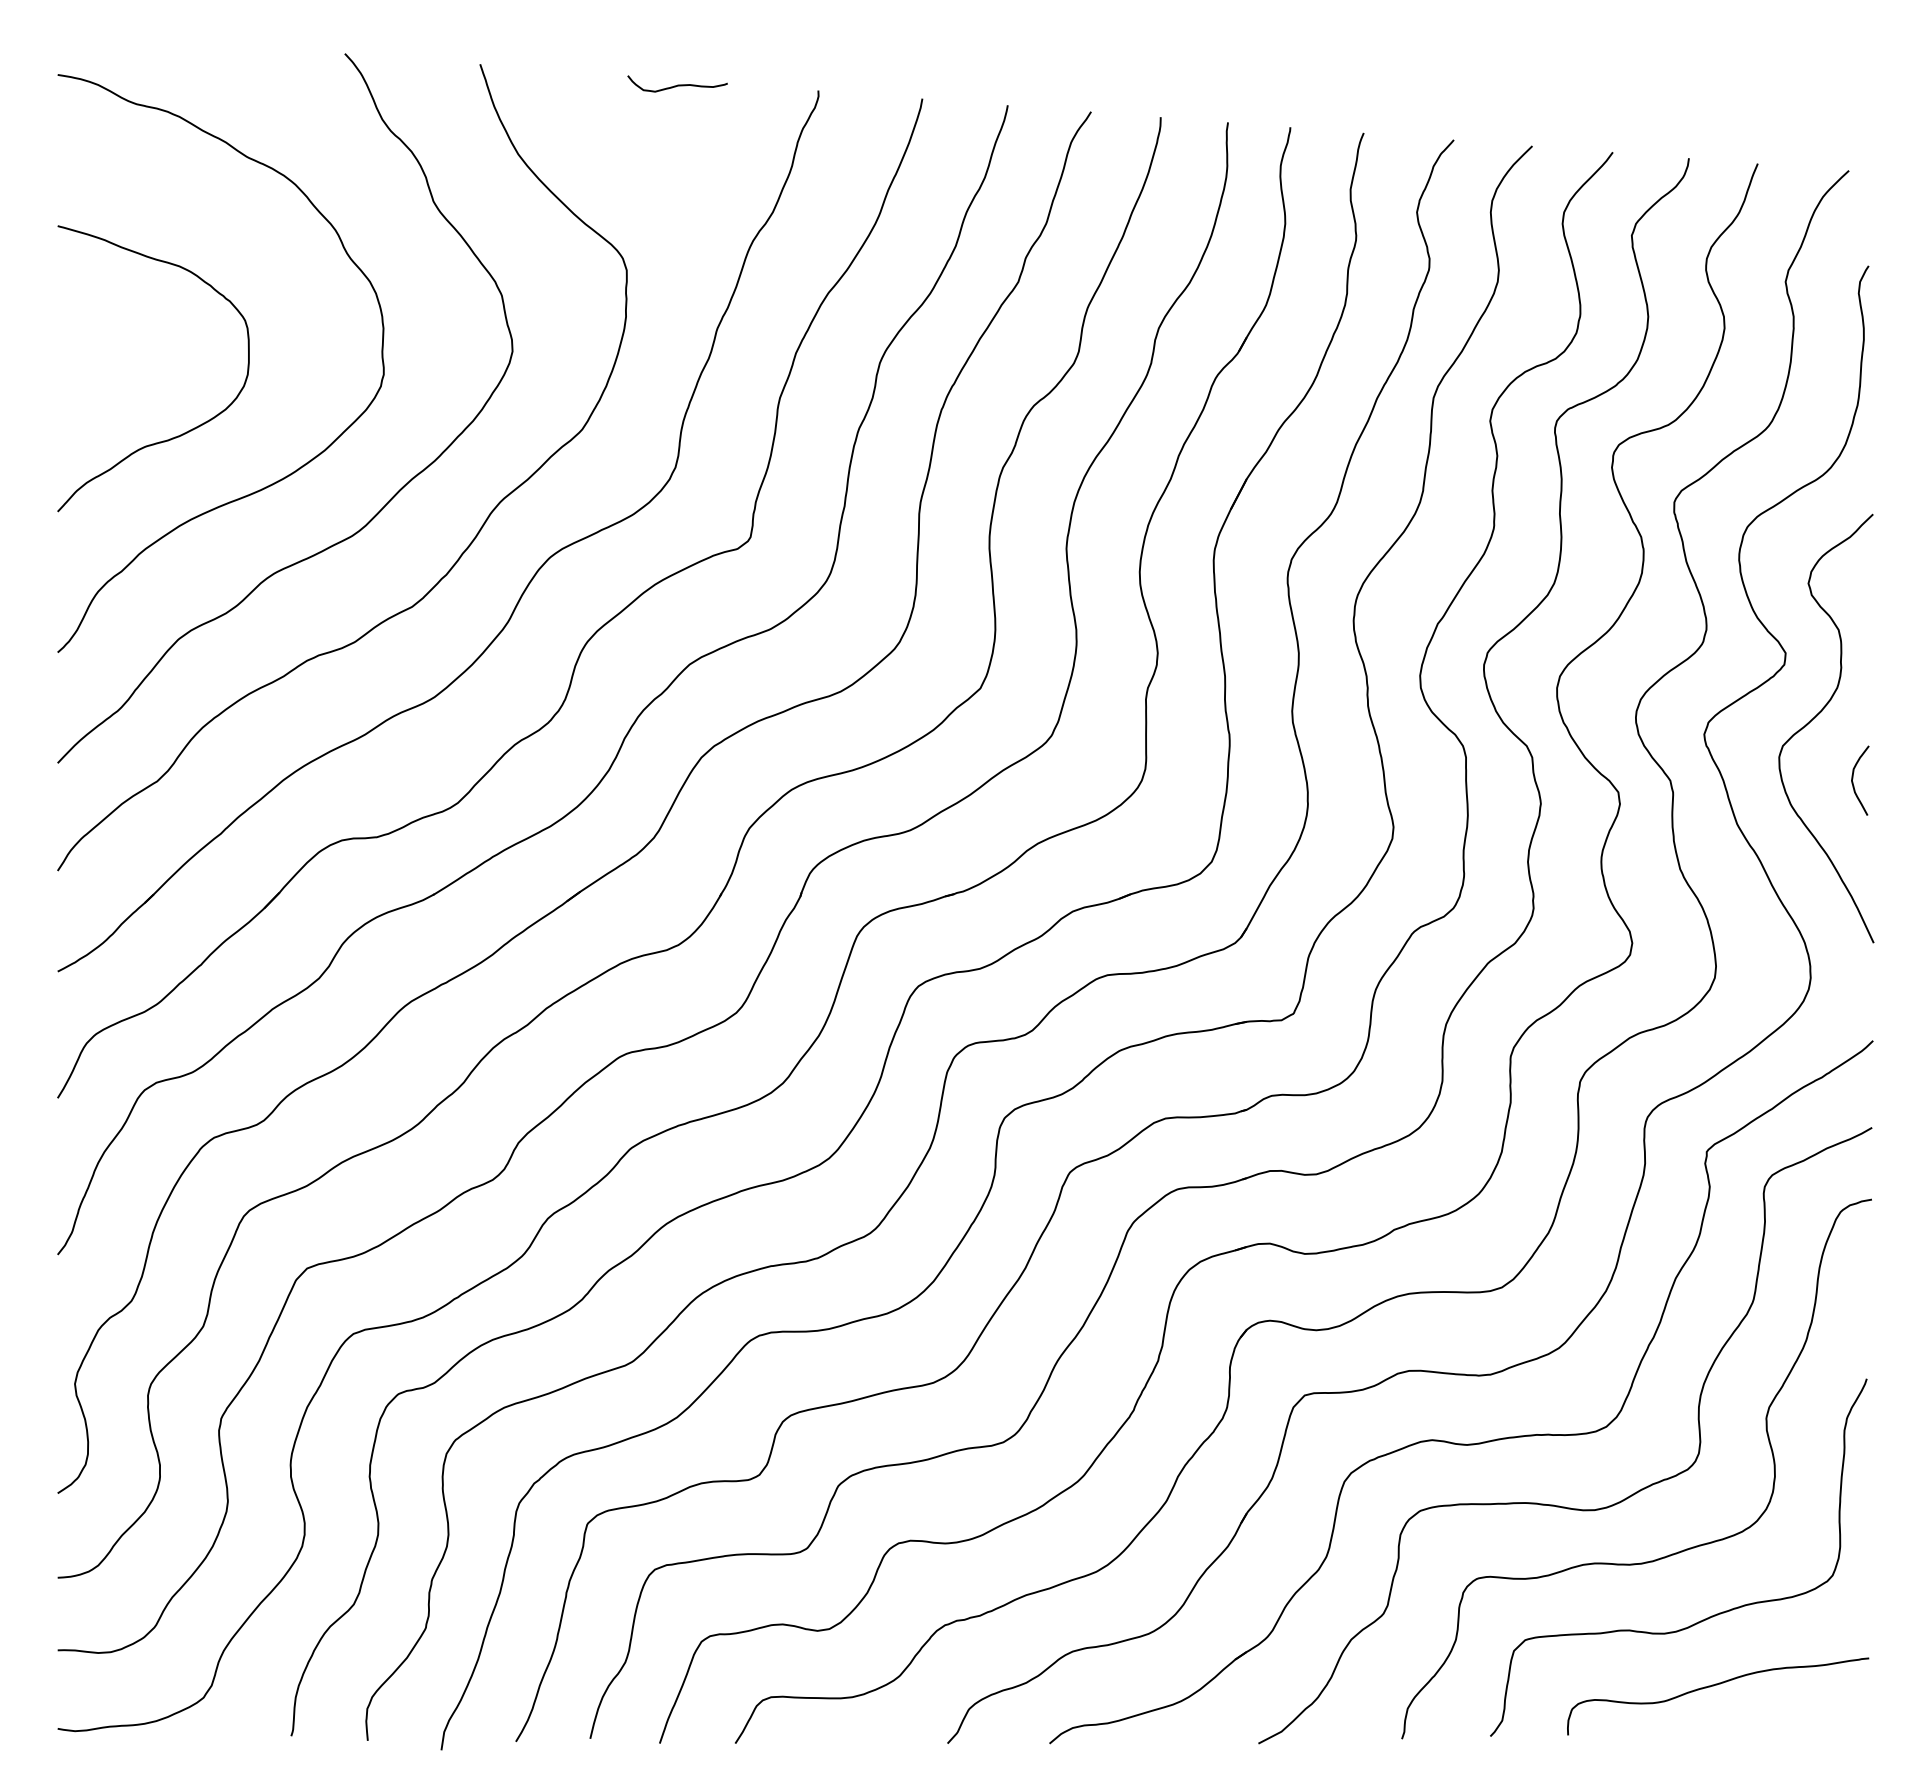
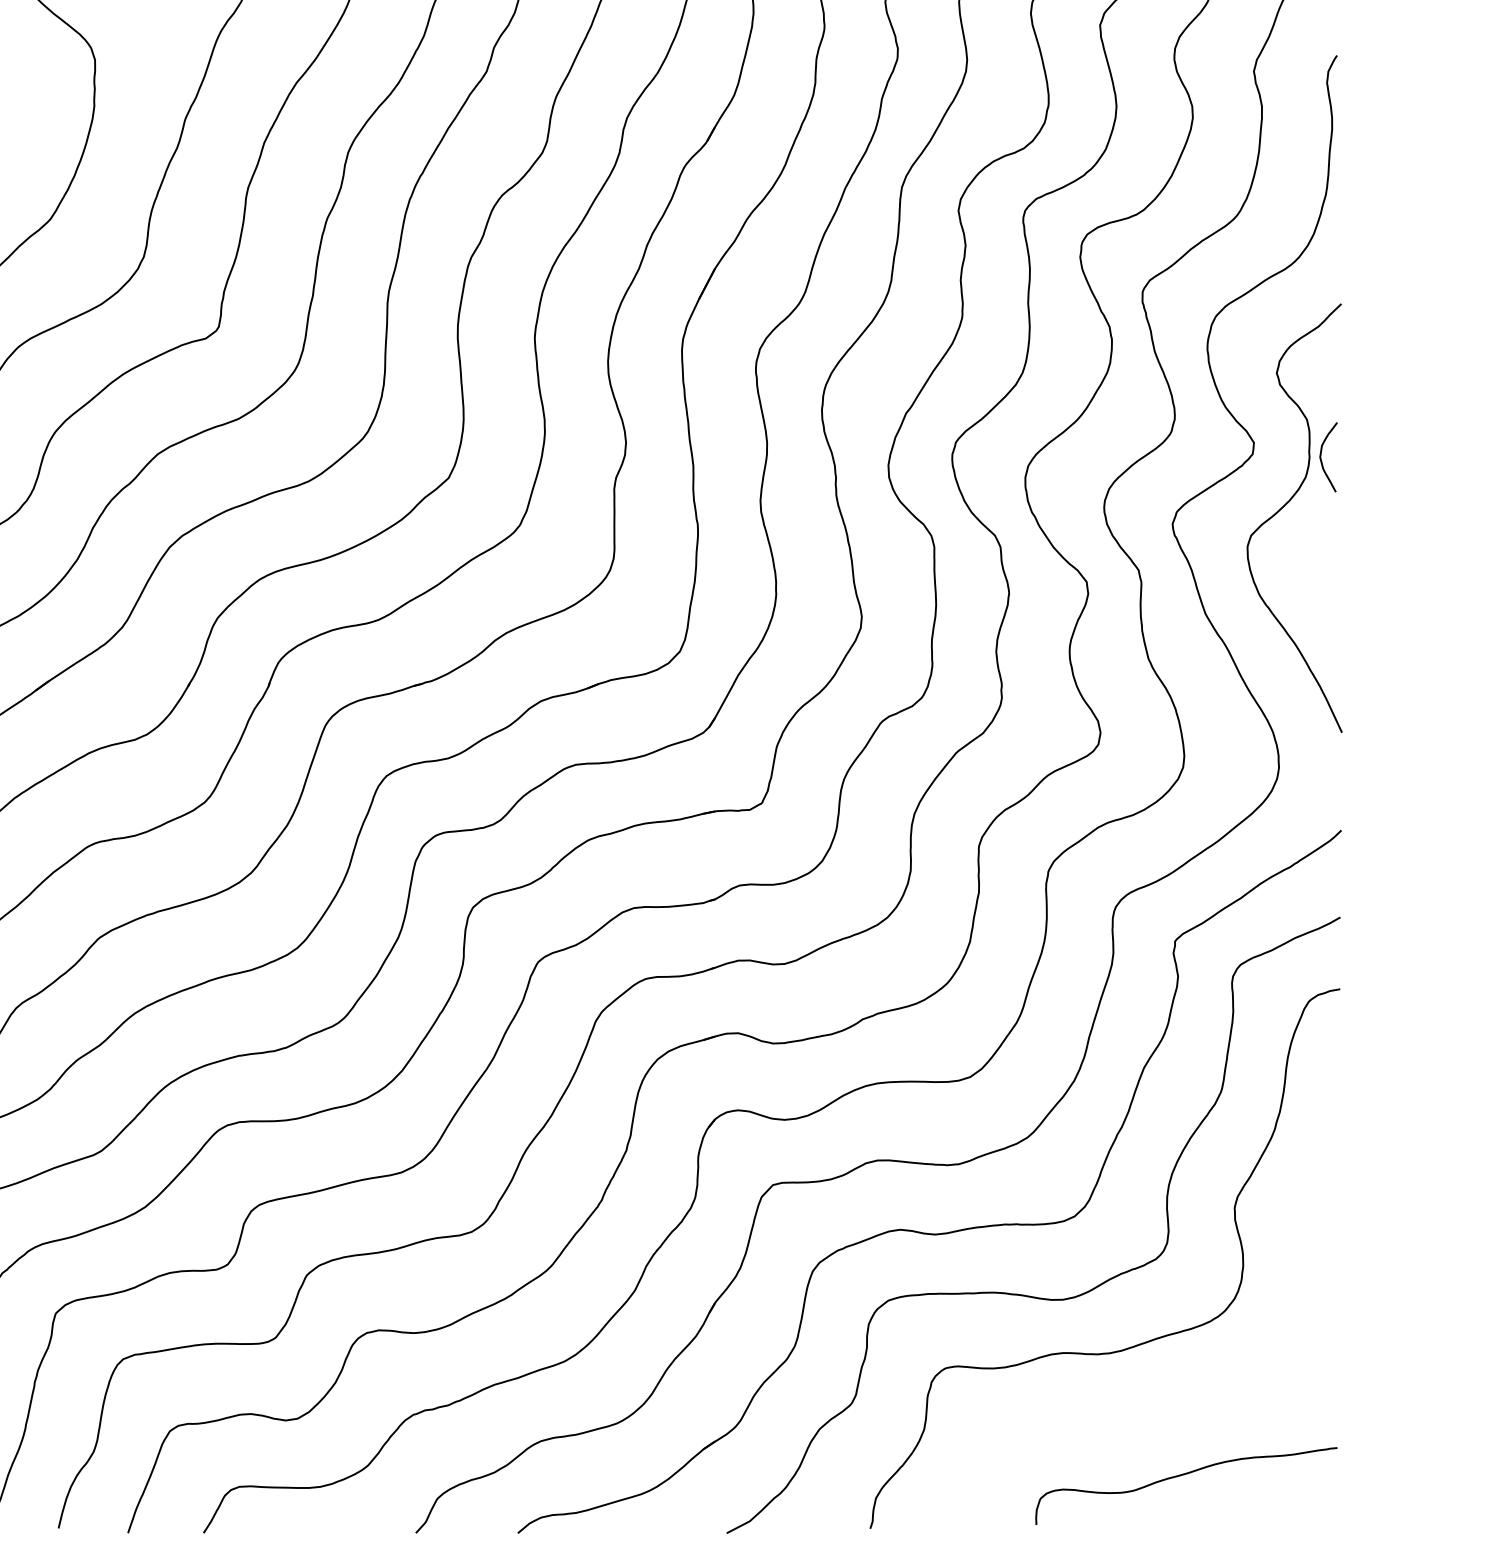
curve: (1853, 781) -> (1321, 458), moved
curve: (1702, 1619) -> (1170, 1409), removed

